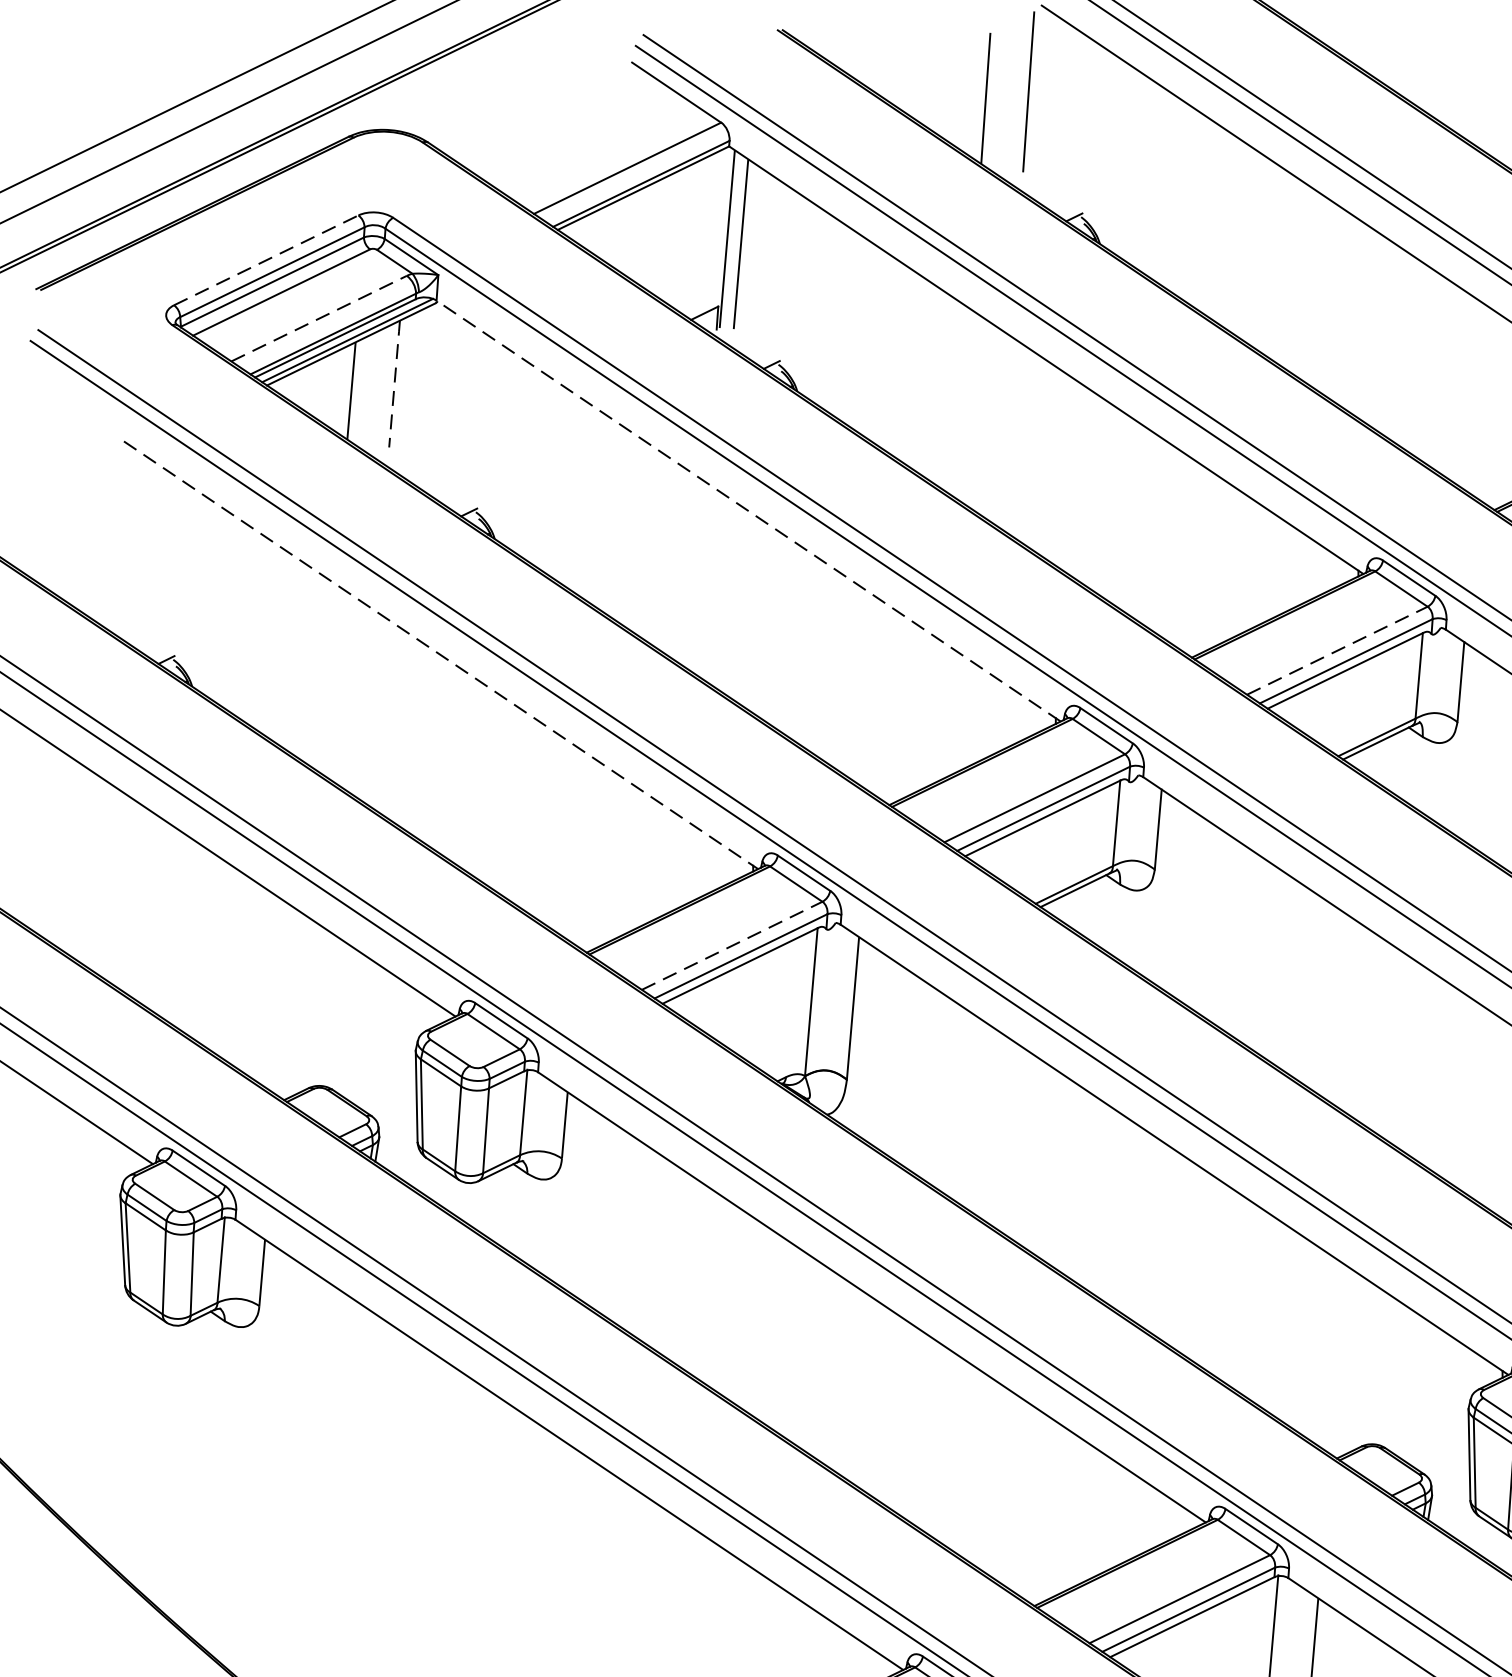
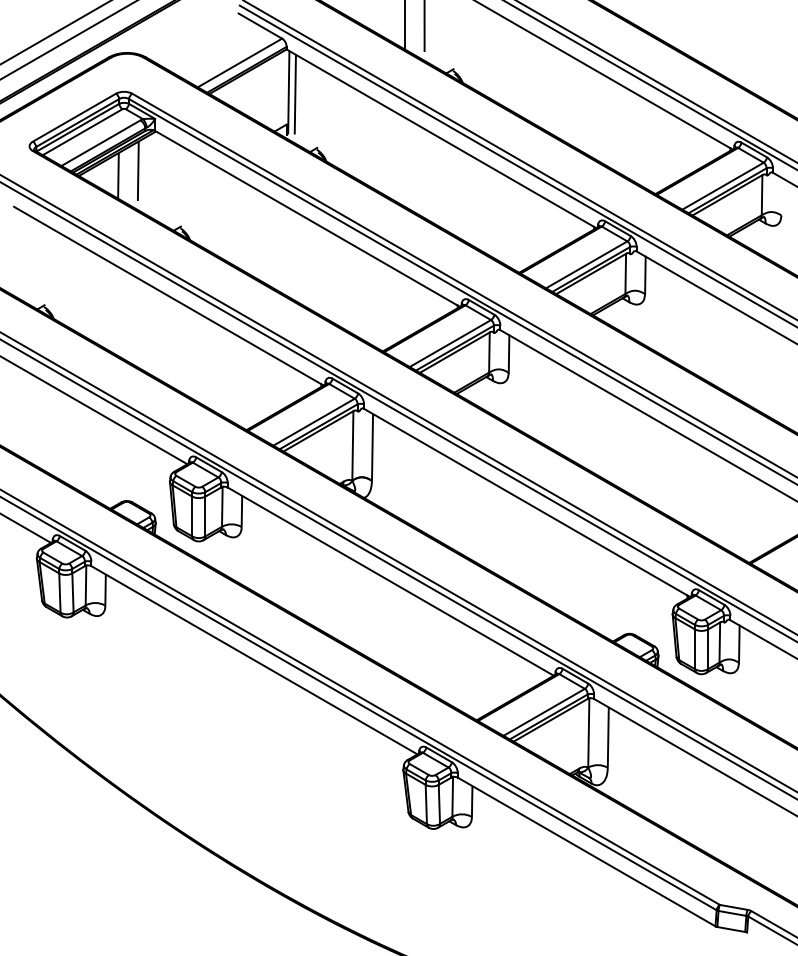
line: (266, 259) -> (74, 117), dashed -> solid
line: (320, 319) -> (101, 143), dashed -> solid
line: (395, 382) -> (138, 170), dashed -> solid
line: (748, 510) -> (307, 218), dashed -> solid
line: (1336, 649) -> (586, 264), dashed -> solid
line: (440, 655) -> (168, 296), dashed -> solid
line: (732, 946) -> (314, 422), dashed -> solid

